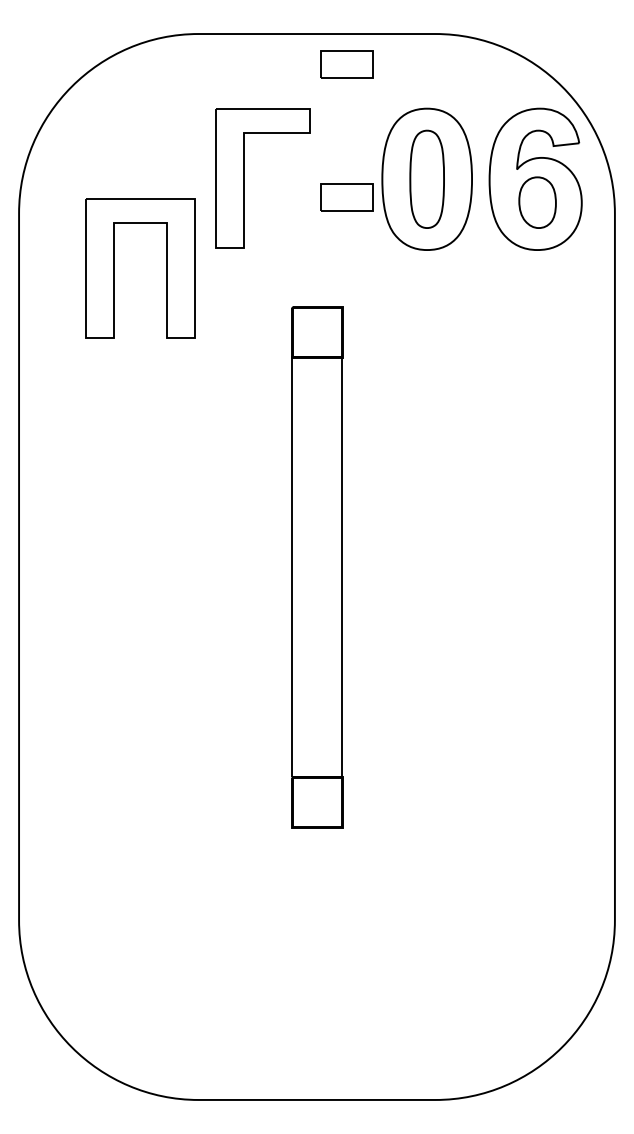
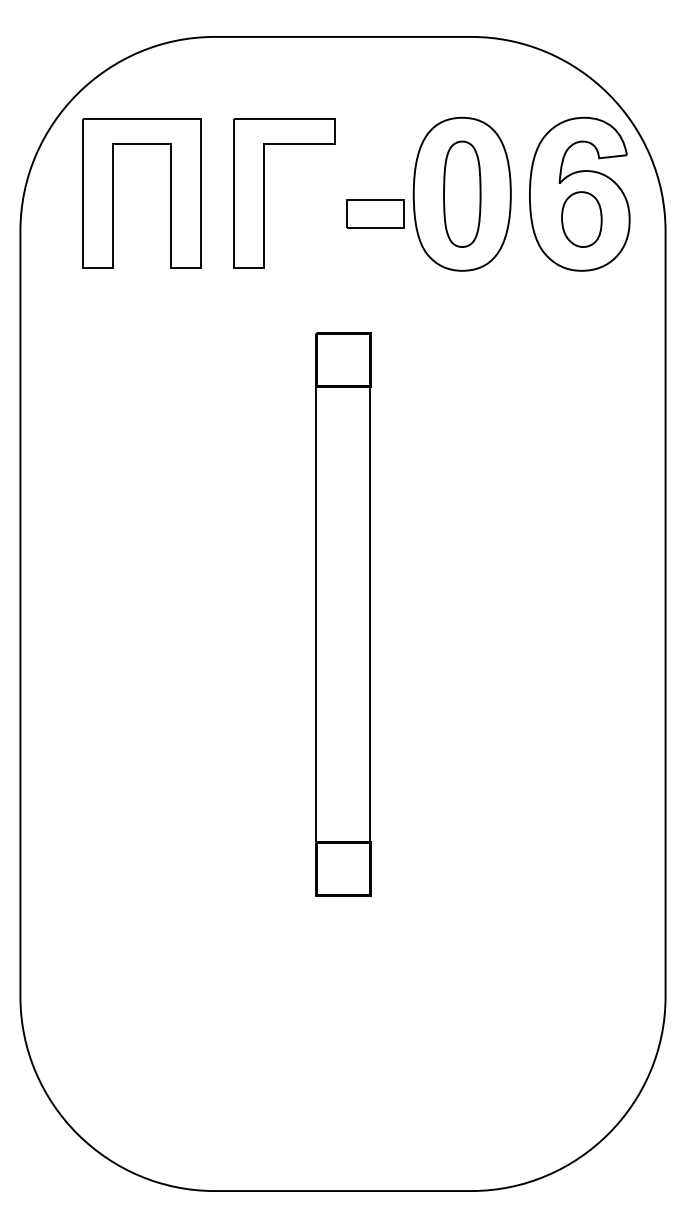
part: (346, 64) -> (374, 69), removed
part: (114, 268) -> (114, 193), moved

